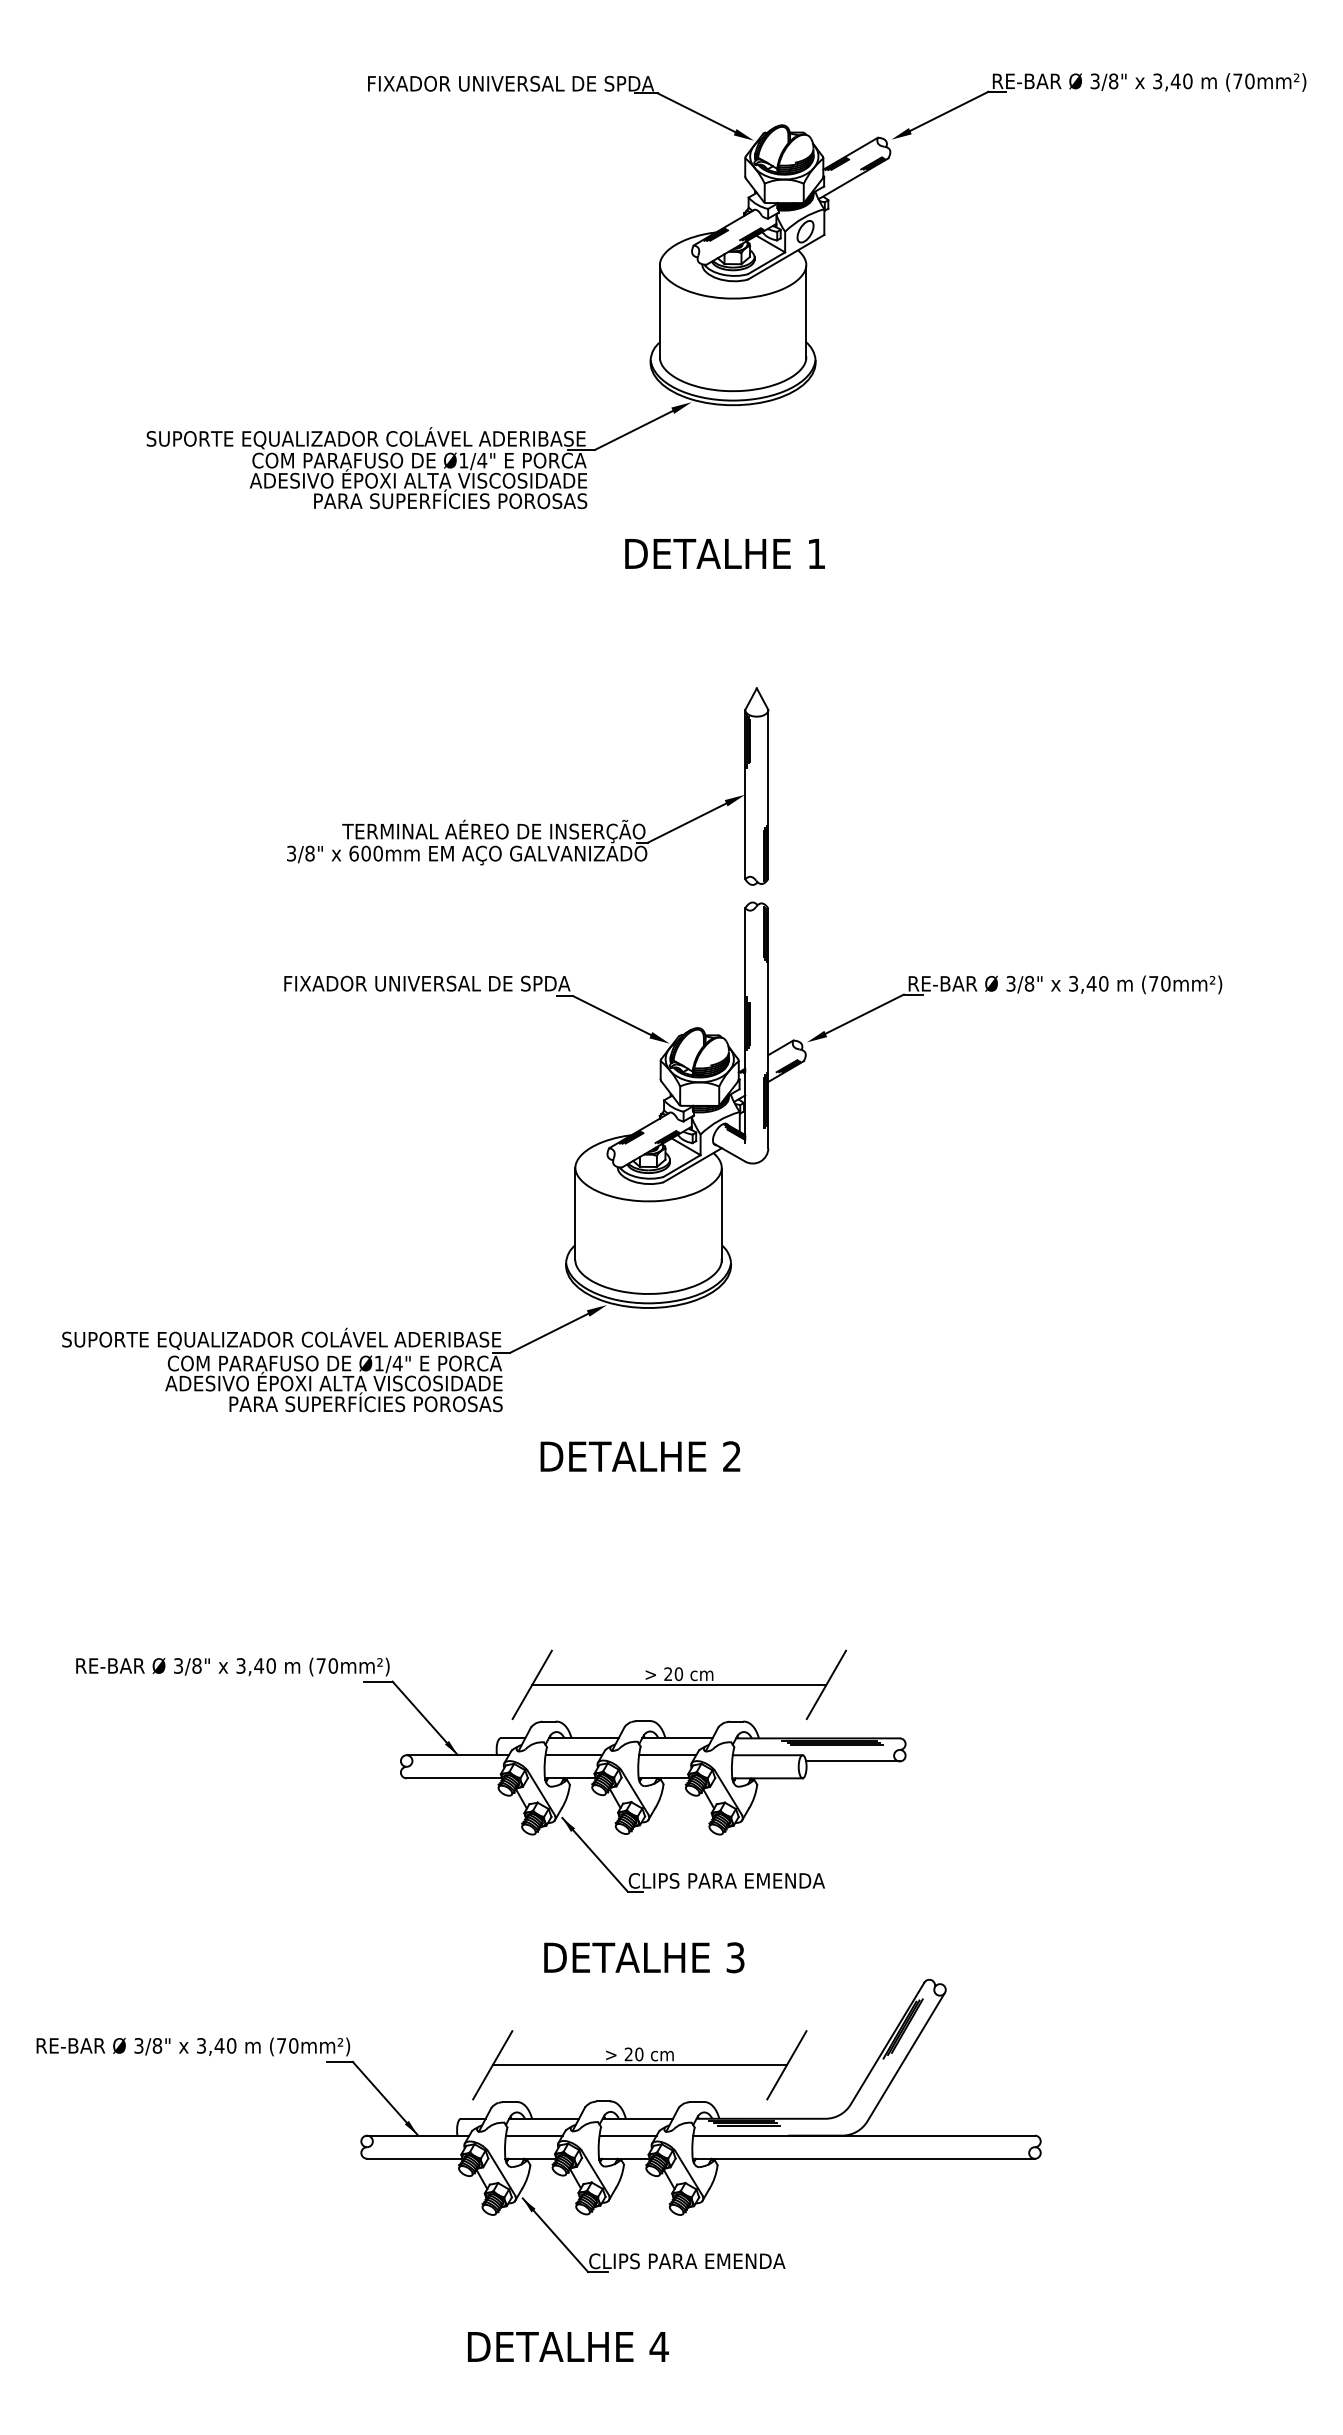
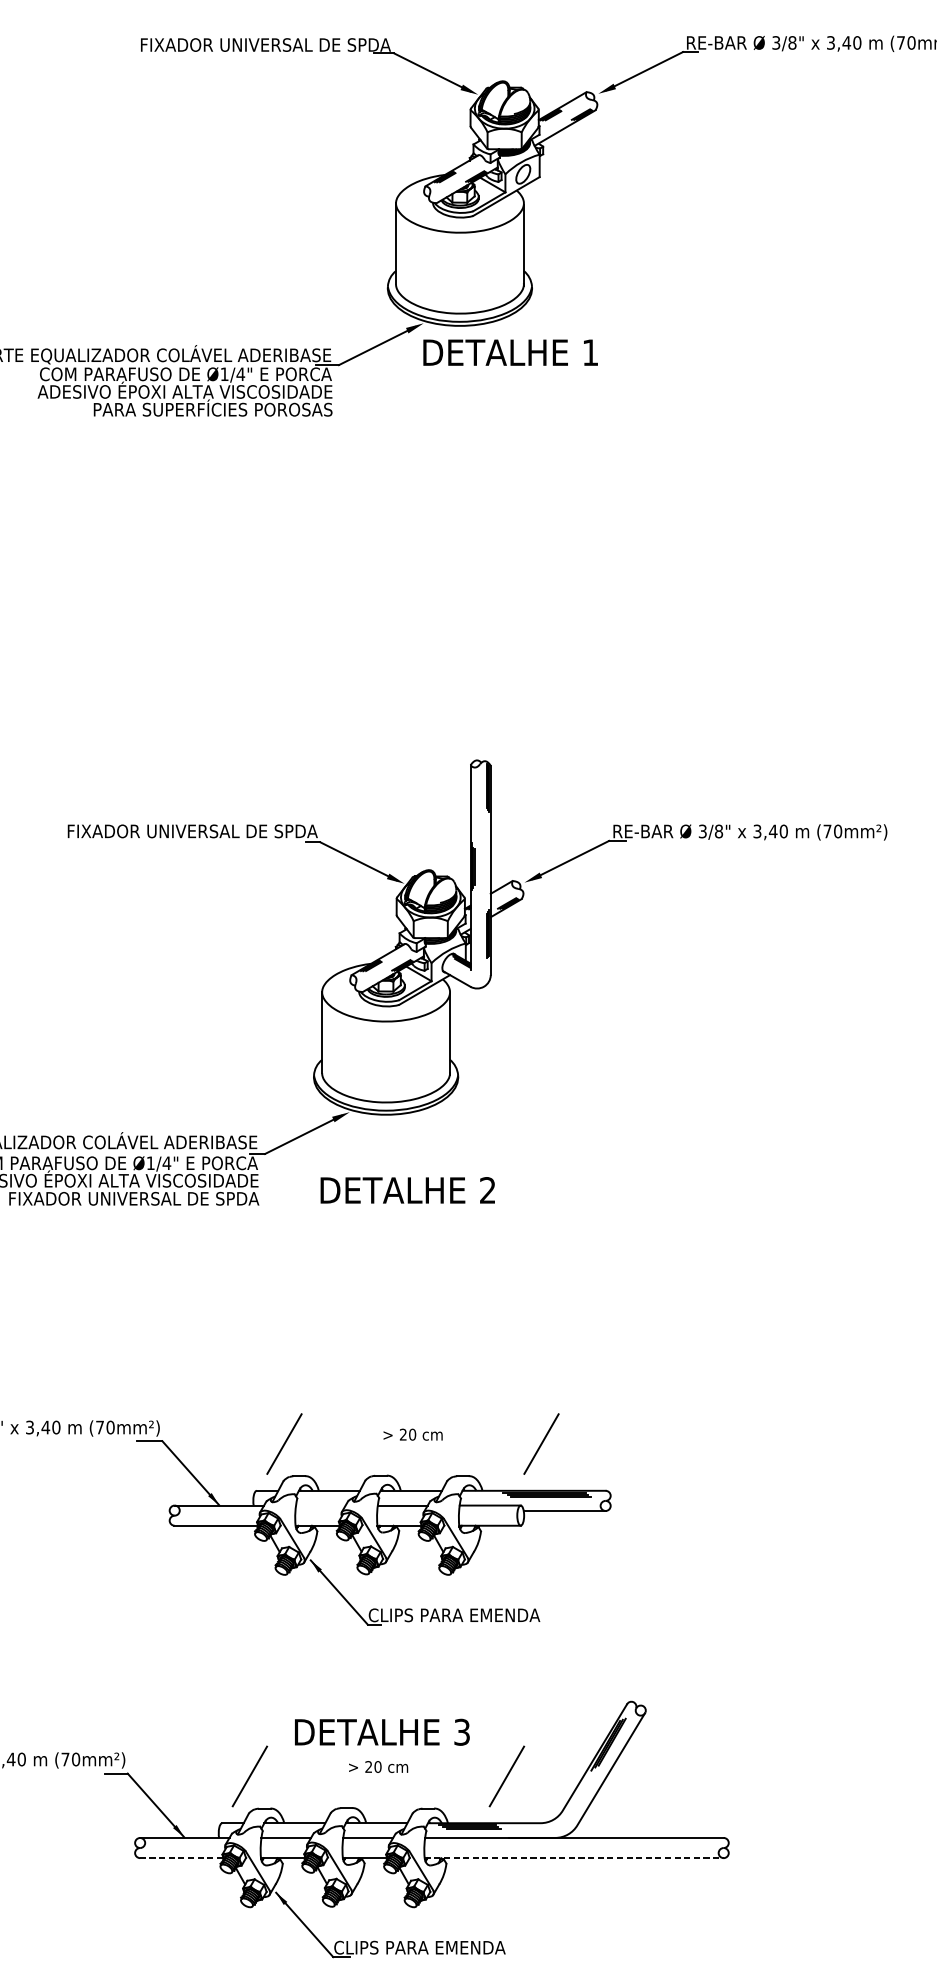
text: (724, 553) -> (510, 352), moved
part: (525, 824) -> (278, 692), removed
text: (360, 1402) -> (134, 1197), PARA SUPERFÍCIES POROSAS -> FIXADOR UNIVERSAL DE SPDA
text: (640, 1456) -> (407, 1190), moved
line: (679, 1684) -> (413, 1443), removed
line: (573, 1755) -> (320, 1505), removed
text: (644, 1957) -> (382, 1732), moved
line: (639, 2065) -> (378, 1776), removed
line: (414, 2158) -> (181, 1857), solid -> dashed
line: (864, 2158) -> (574, 1857), solid -> dashed

